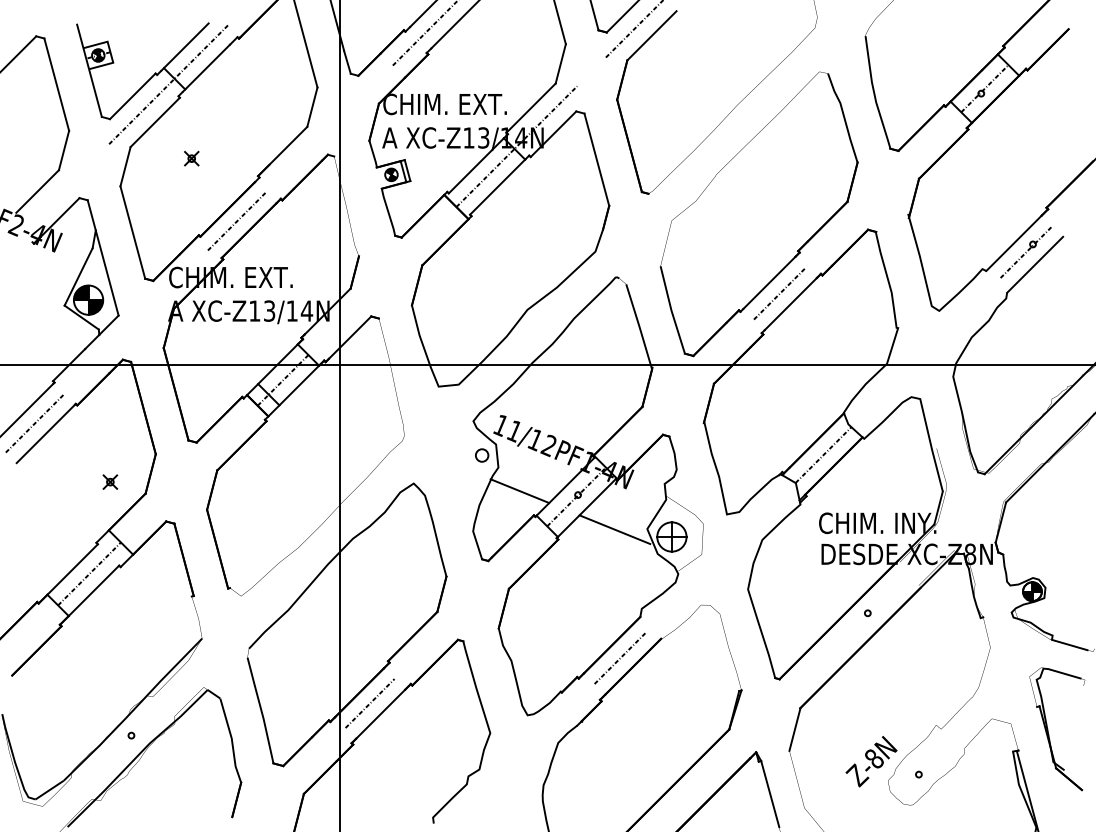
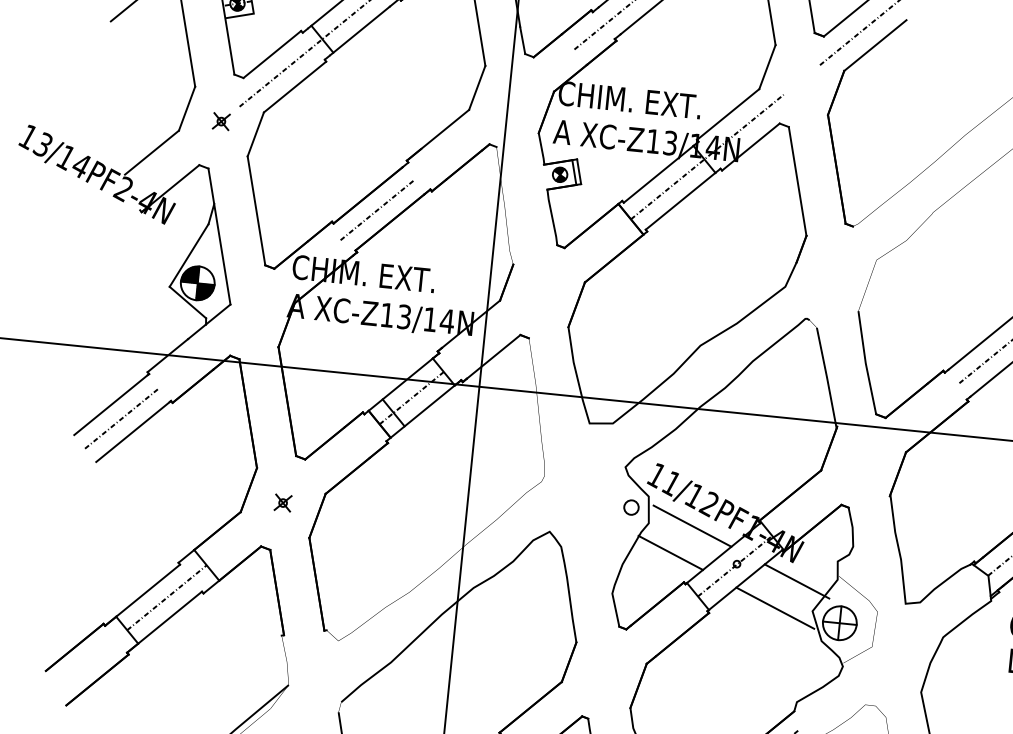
part: (191, 158) -> (221, 121), moved
line: (536, 465) -> (692, 525), added
part: (110, 481) -> (283, 502), moved
line: (631, 504) -> (797, 581), added

